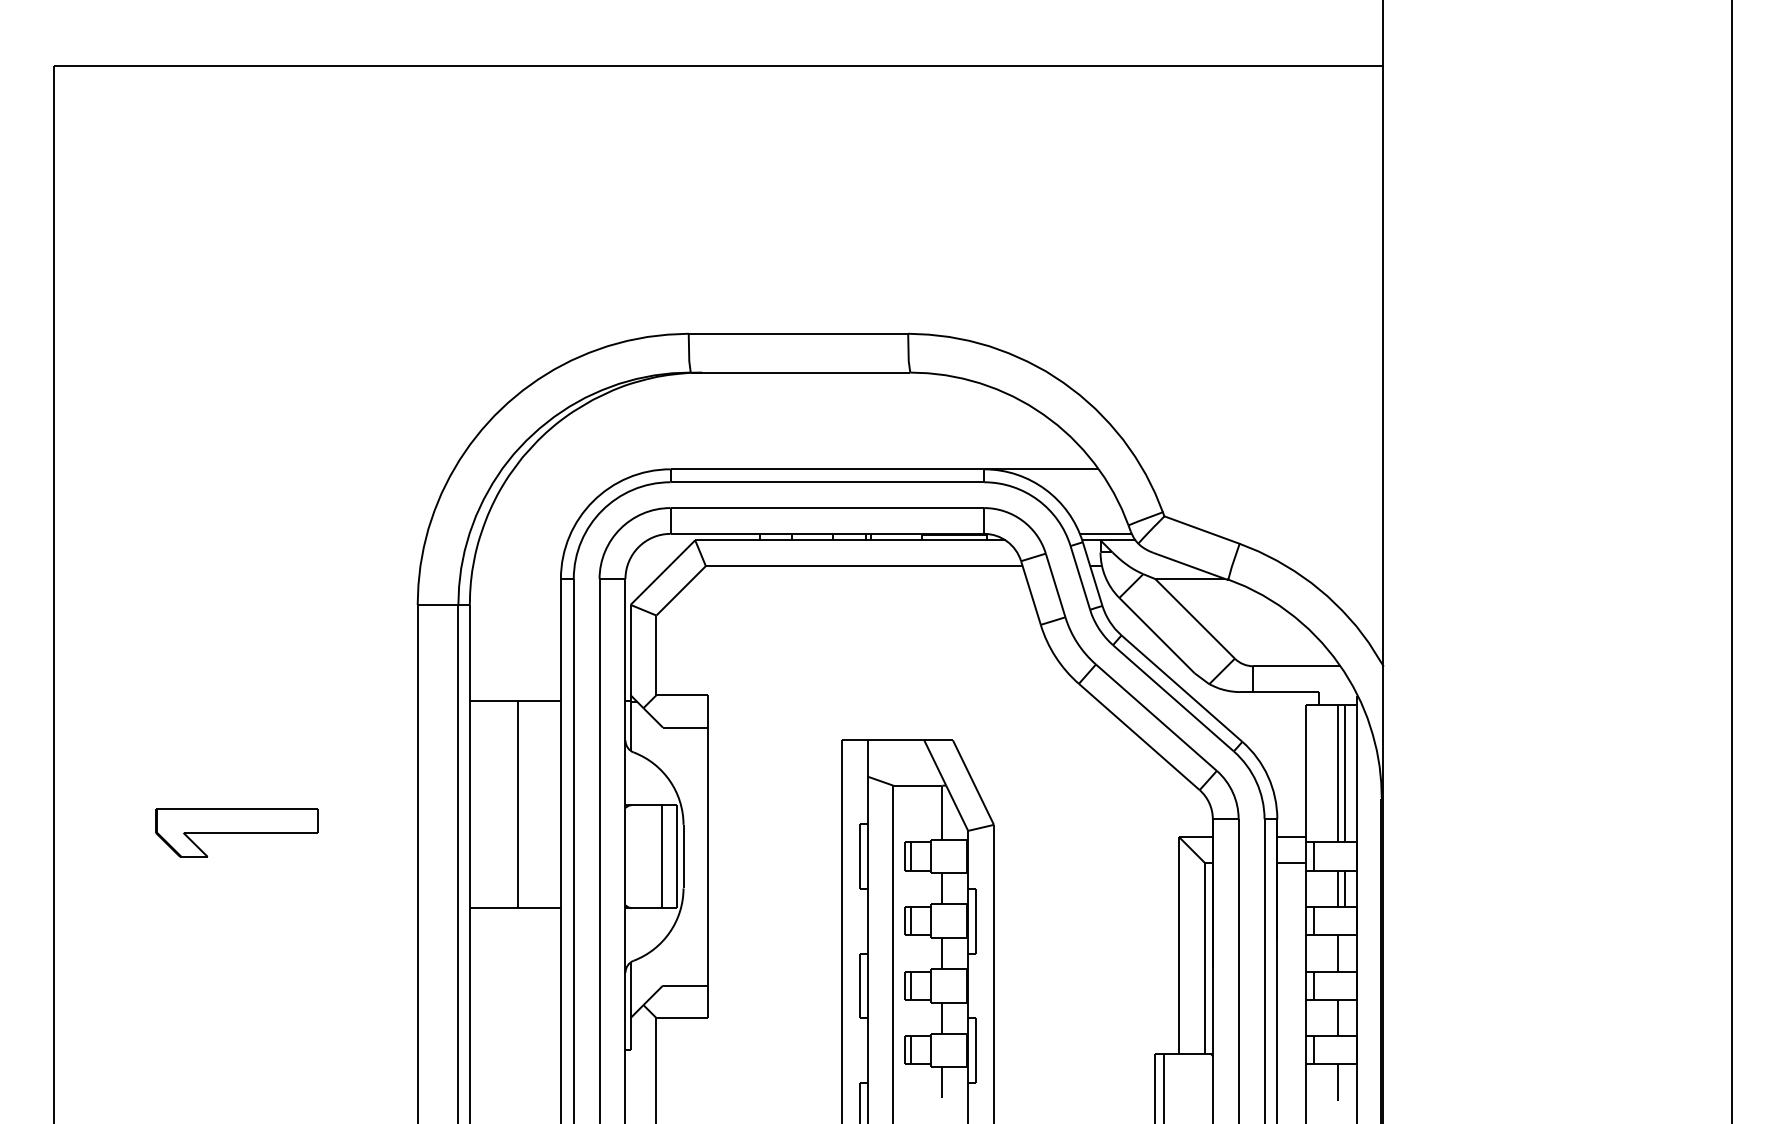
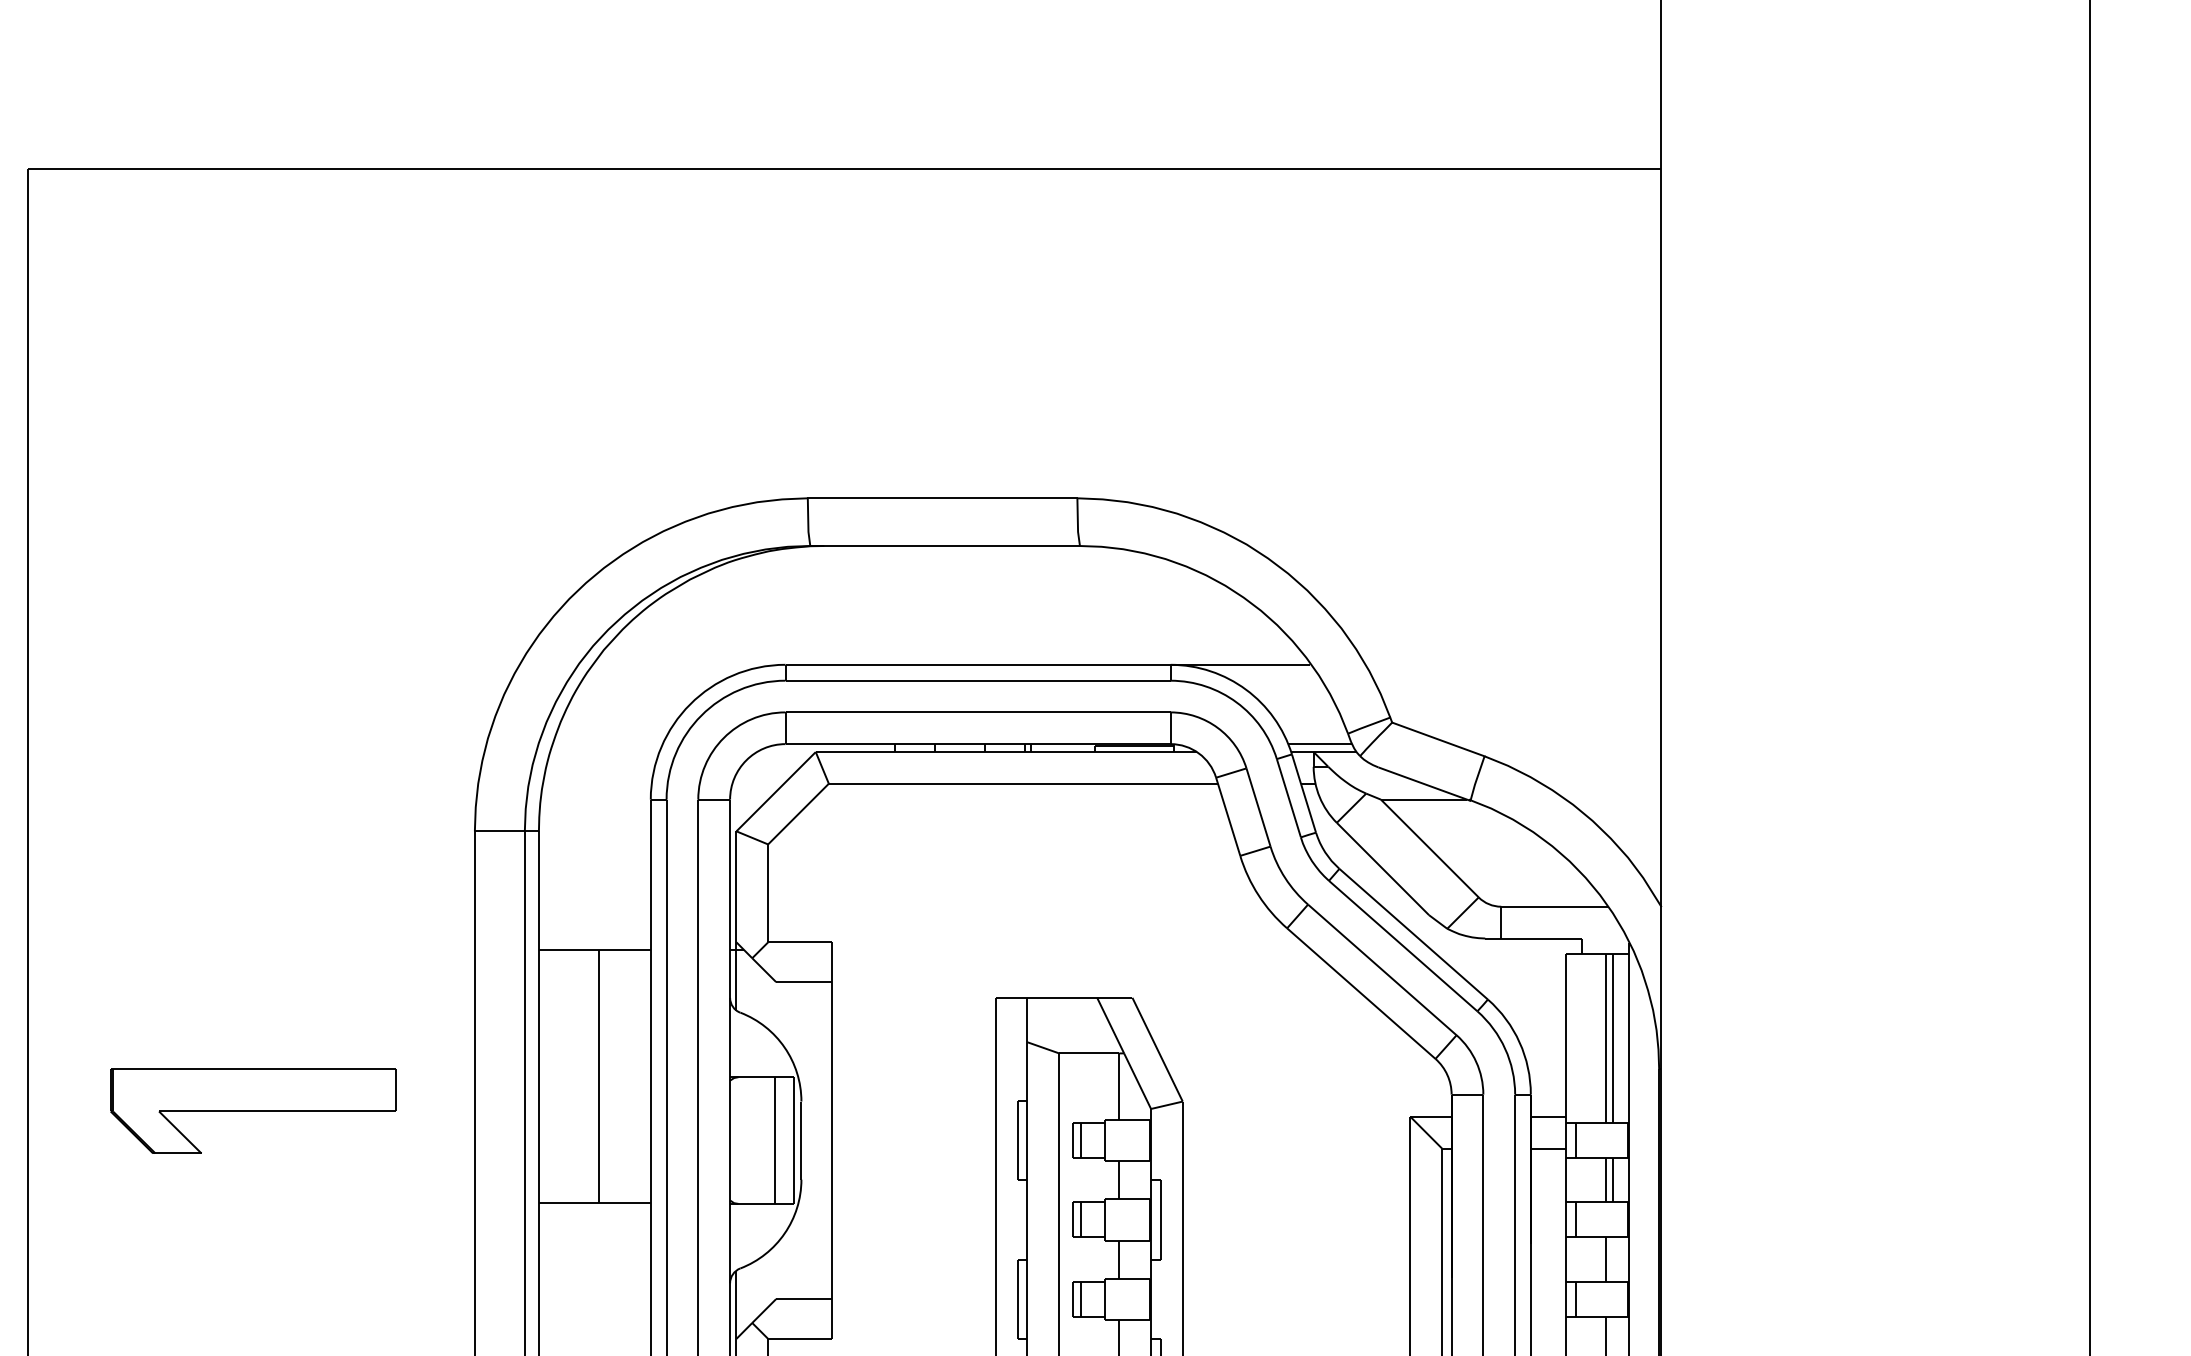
part: (236, 832) -> (252, 1110), size x1.43

